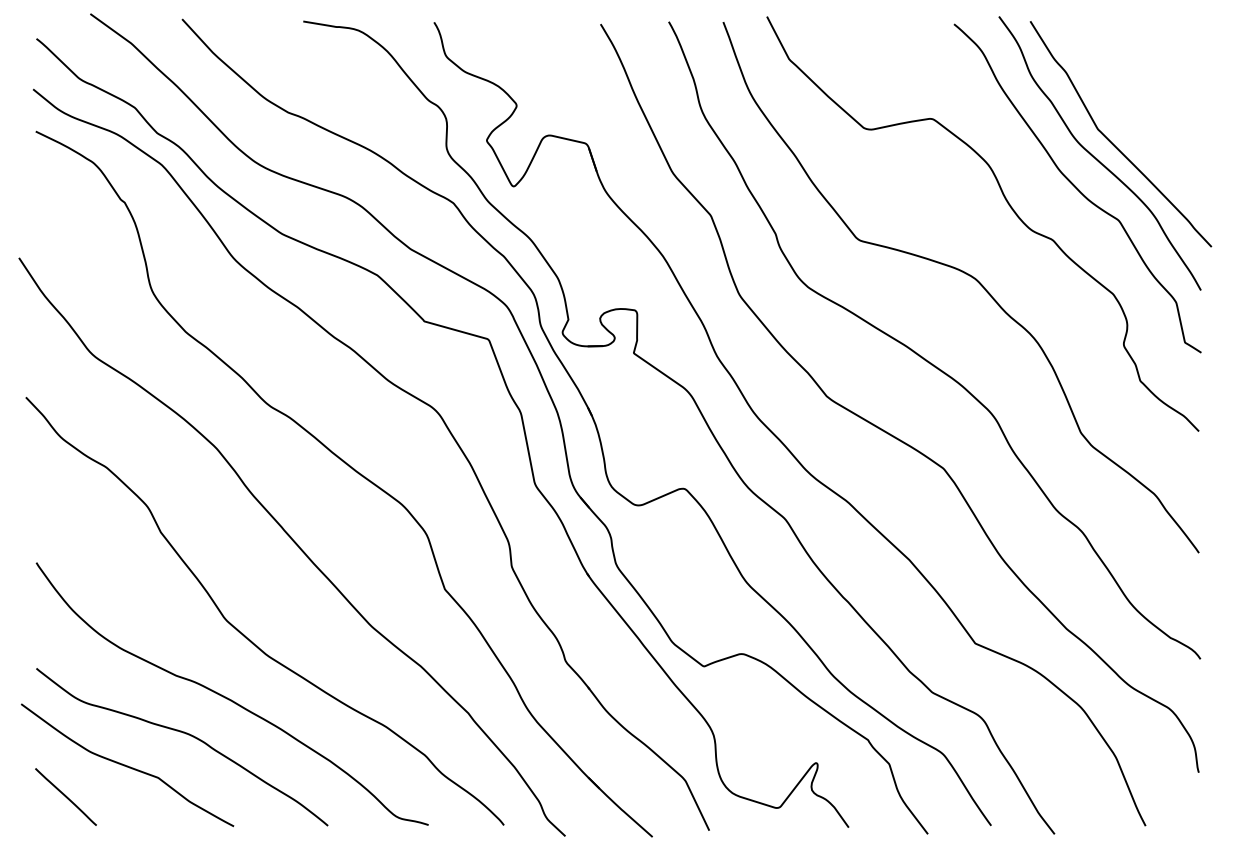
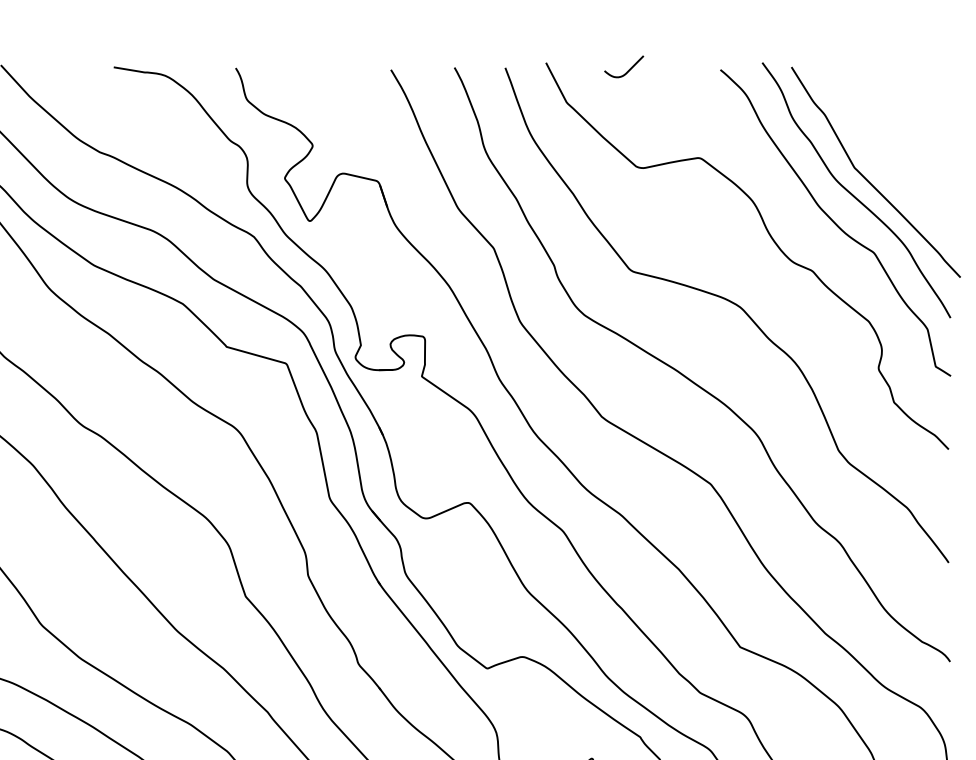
curve: (854, 25) -> (627, 71), added

